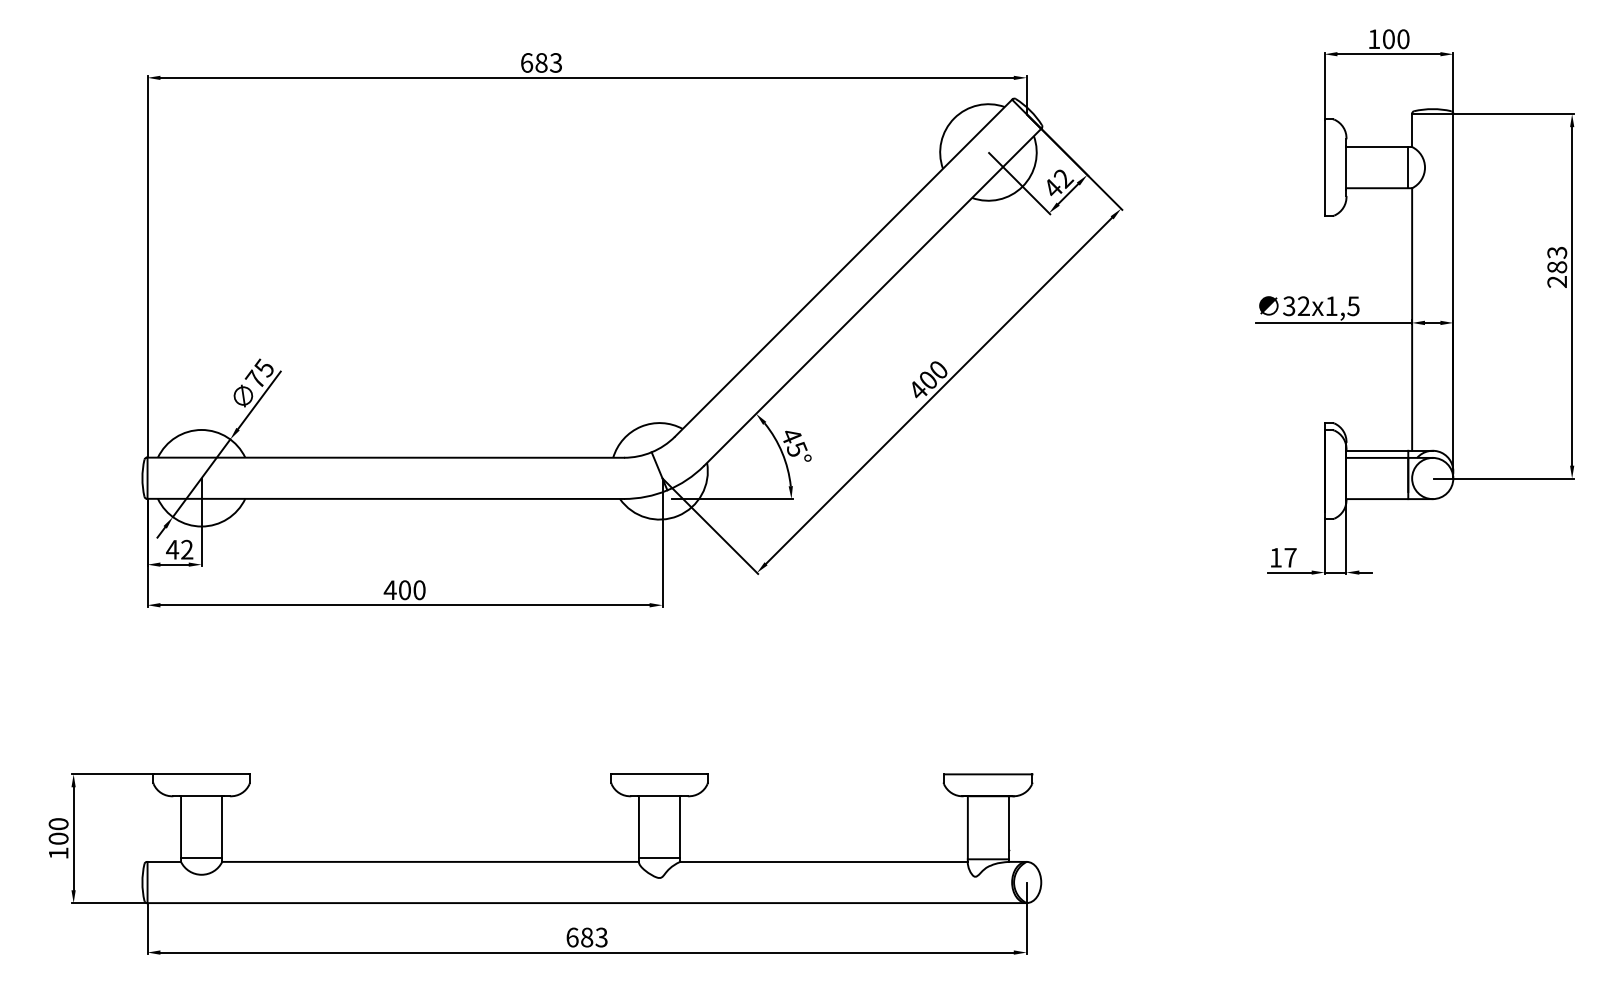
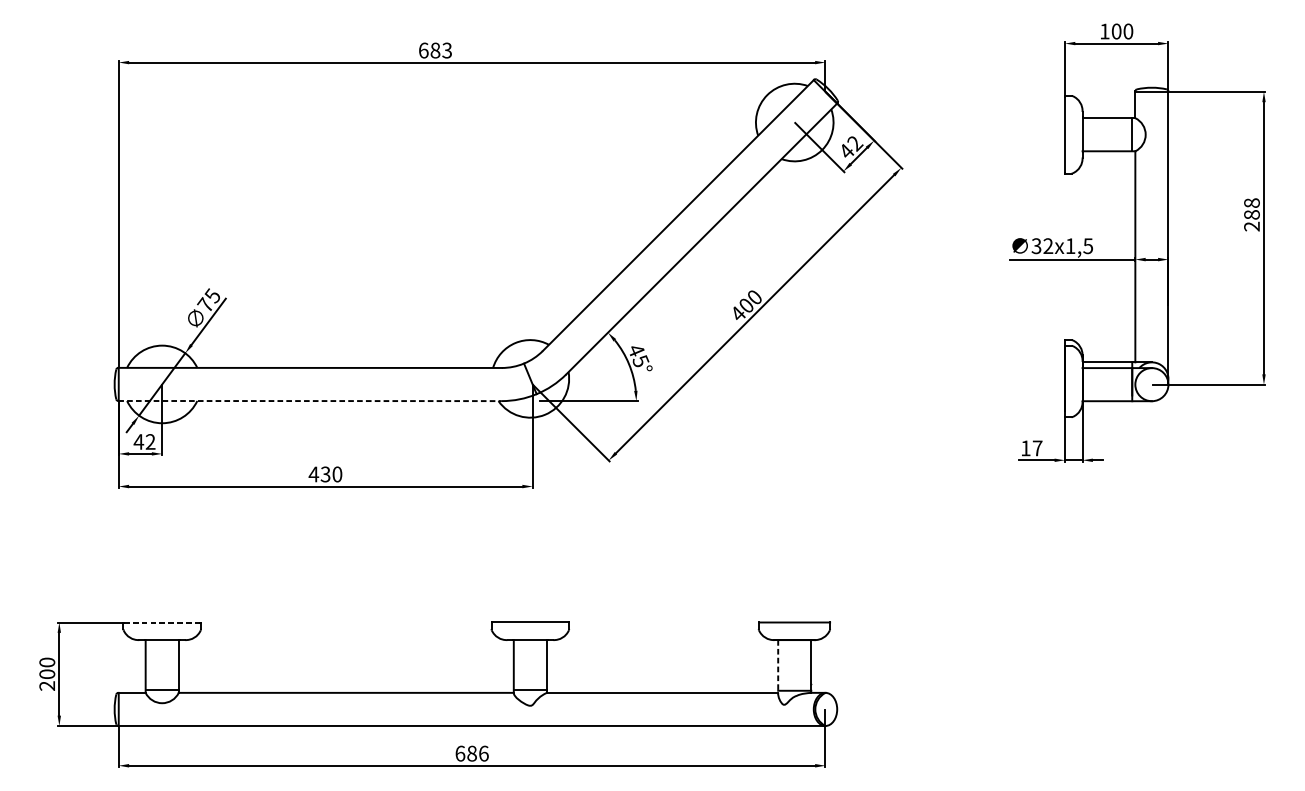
text: (1557, 252) -> (1252, 202), 283 -> 288
line: (385, 498) -> (310, 400), solid -> dashed
text: (404, 590) -> (325, 474), 400 -> 430
line: (201, 774) -> (162, 622), solid -> dashed
line: (967, 829) -> (777, 666), solid -> dashed
text: (58, 853) -> (47, 686), 100 -> 200
text: (601, 937) -> (483, 753), 683 -> 686

